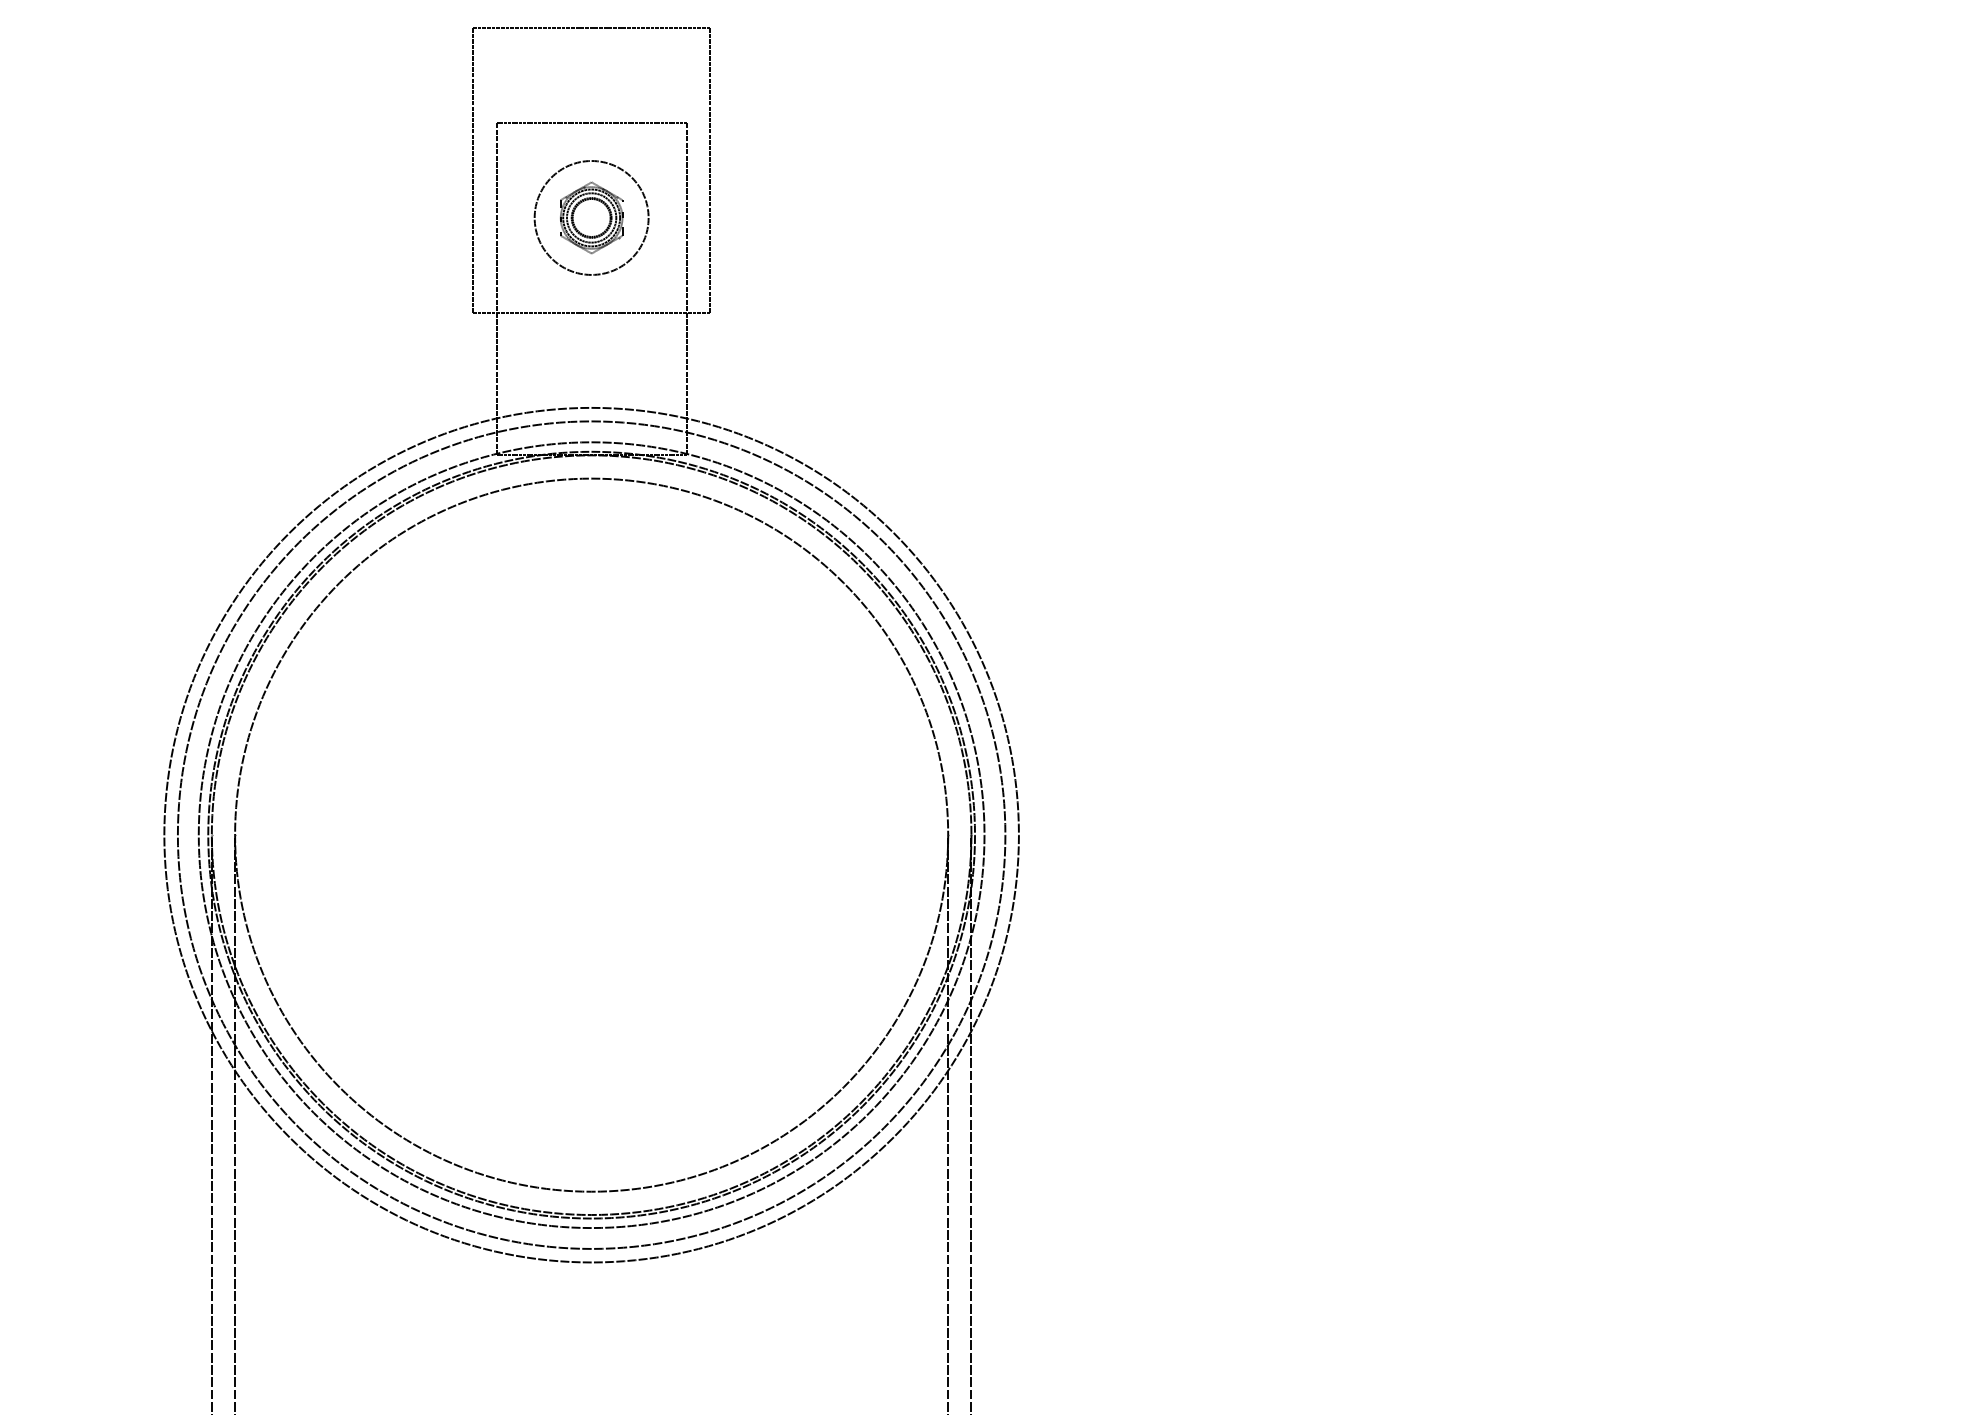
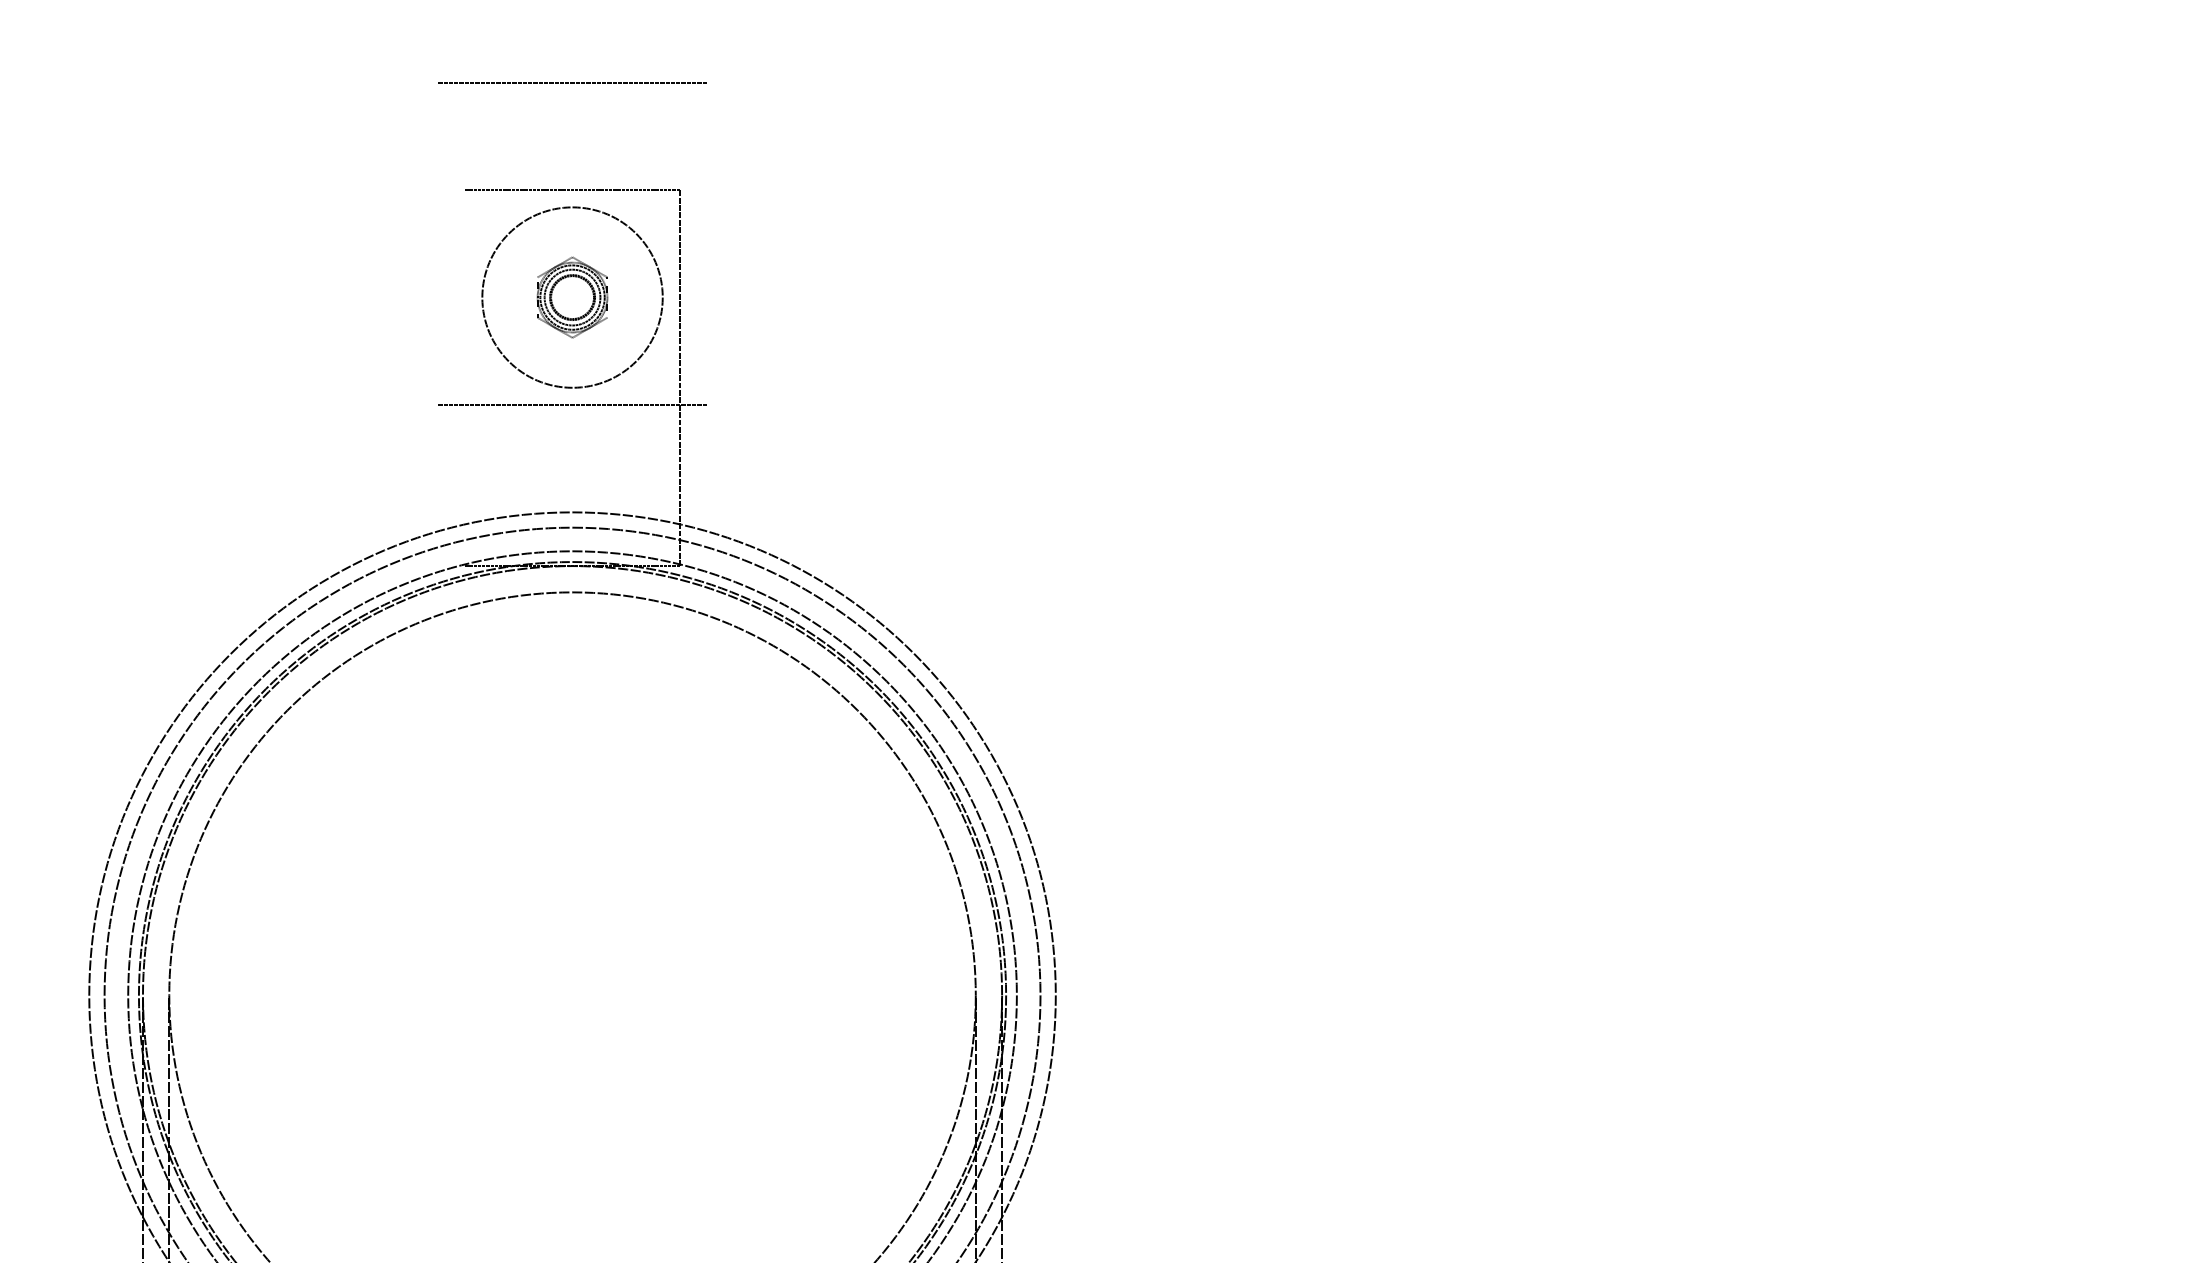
line: (472, 170) -> (437, 243), removed
line: (710, 170) -> (706, 243), removed
circle: (591, 217) -> (572, 297), size x1.4
line: (496, 289) -> (464, 378), removed

